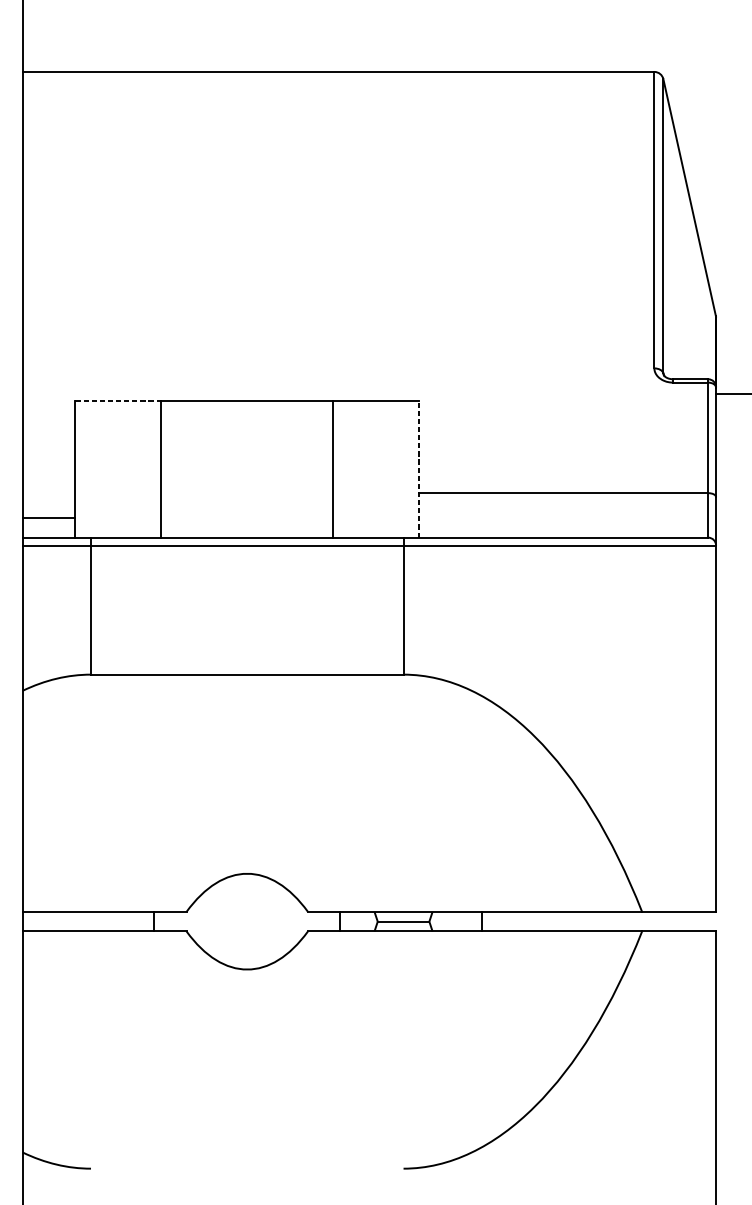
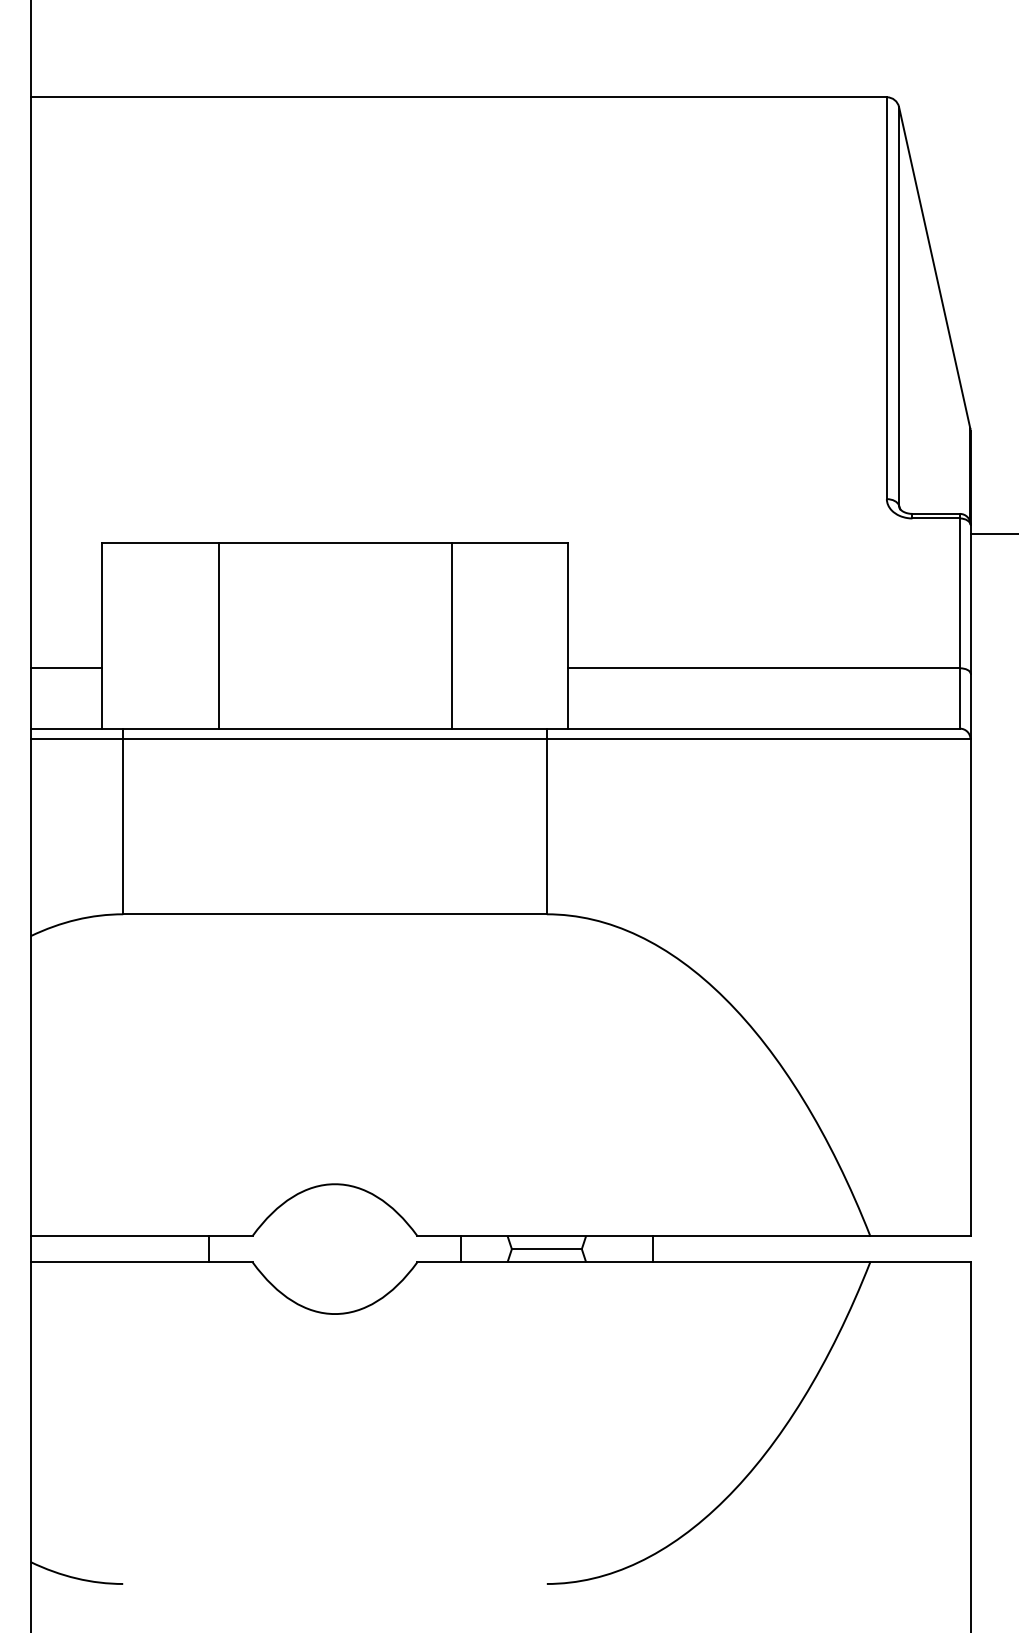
line: (118, 401) -> (160, 543), dashed -> solid
line: (419, 468) -> (568, 635), dashed -> solid
line: (49, 518) -> (66, 668), moved

